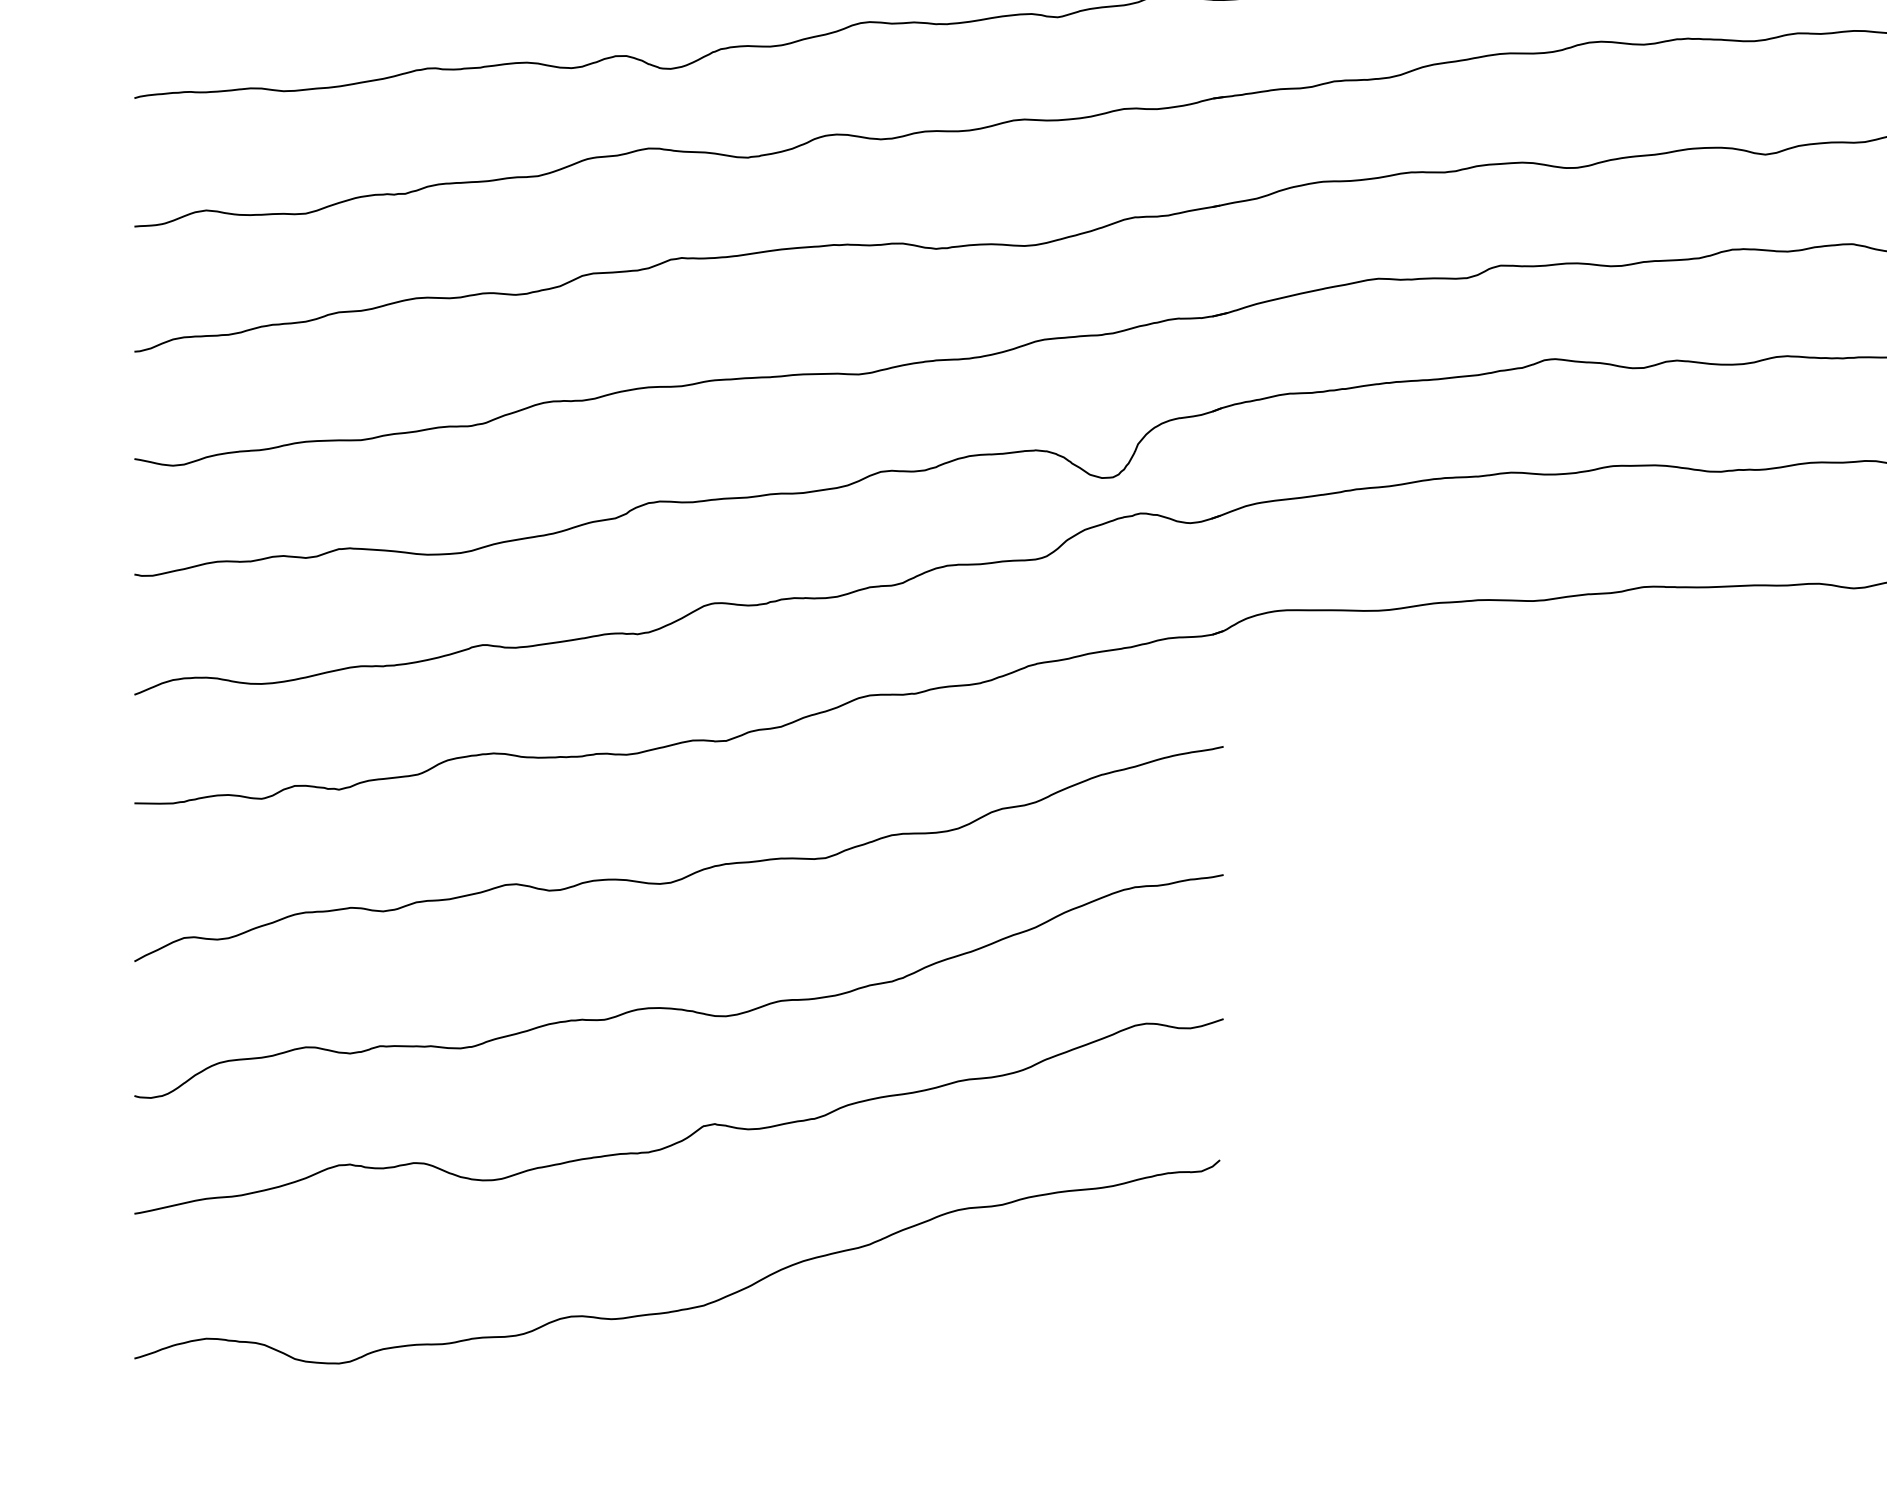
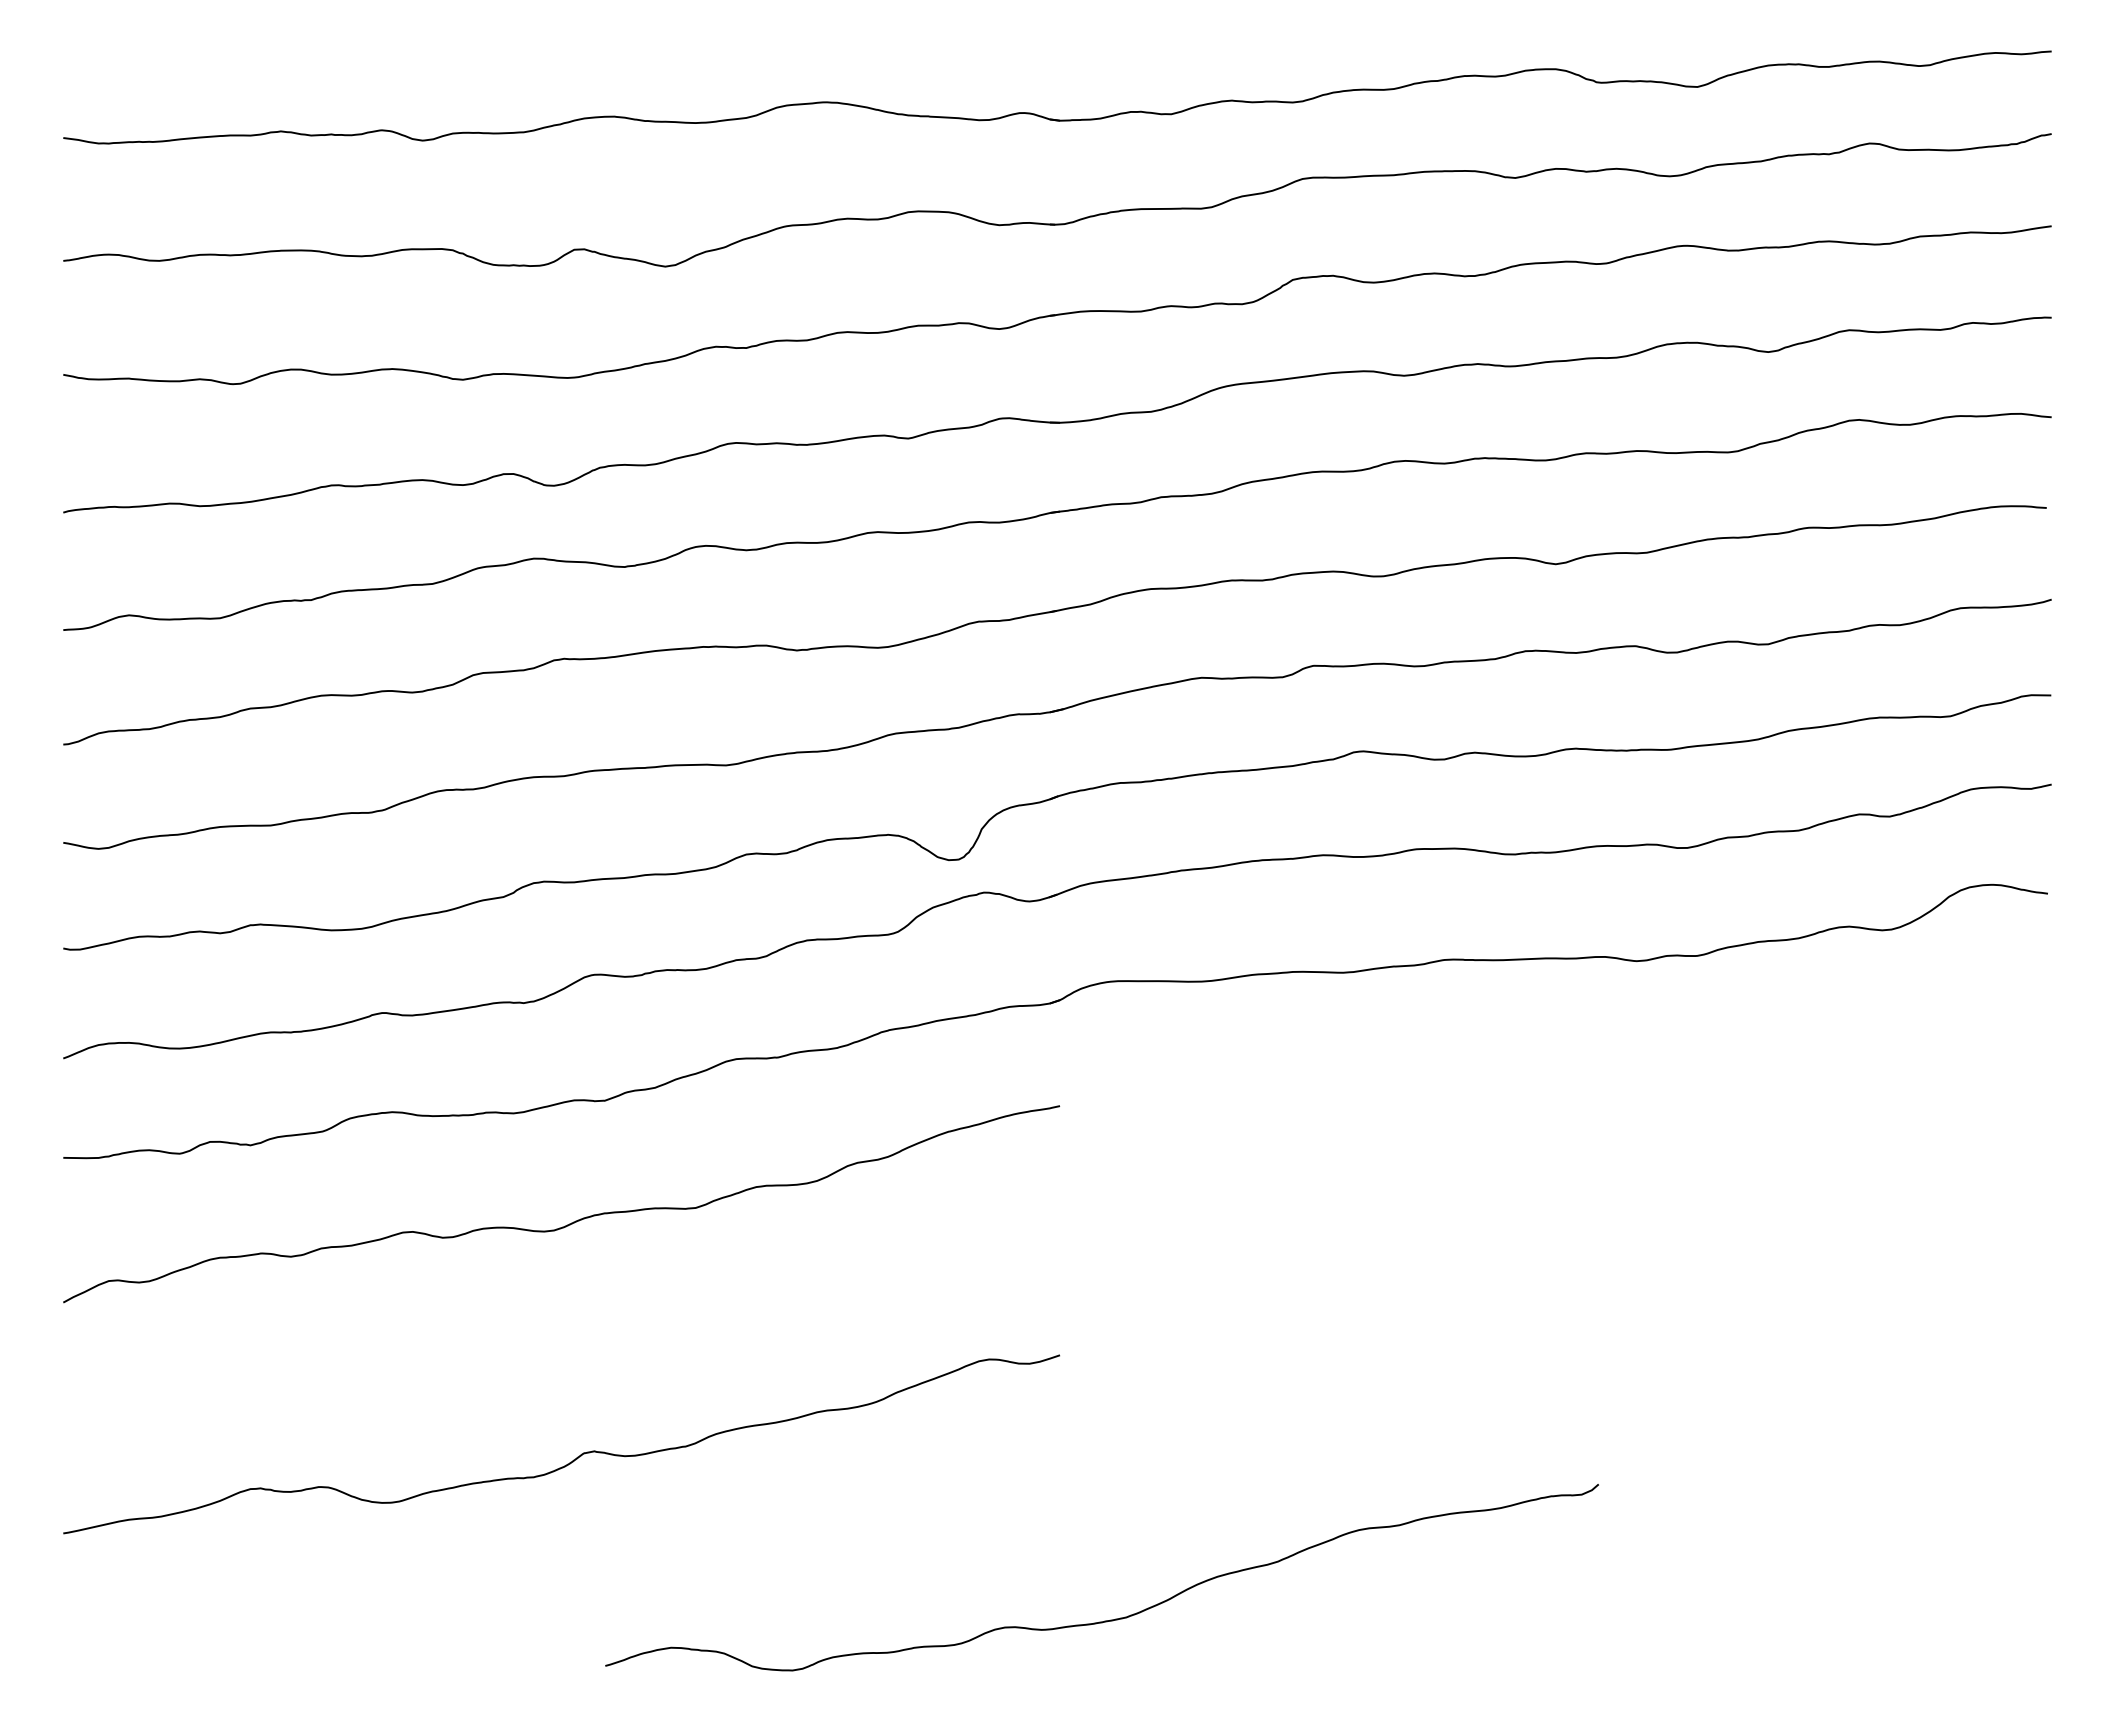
curve: (672, 1007) -> (555, 1344), removed
curve: (686, 1307) -> (1110, 1619), moved

